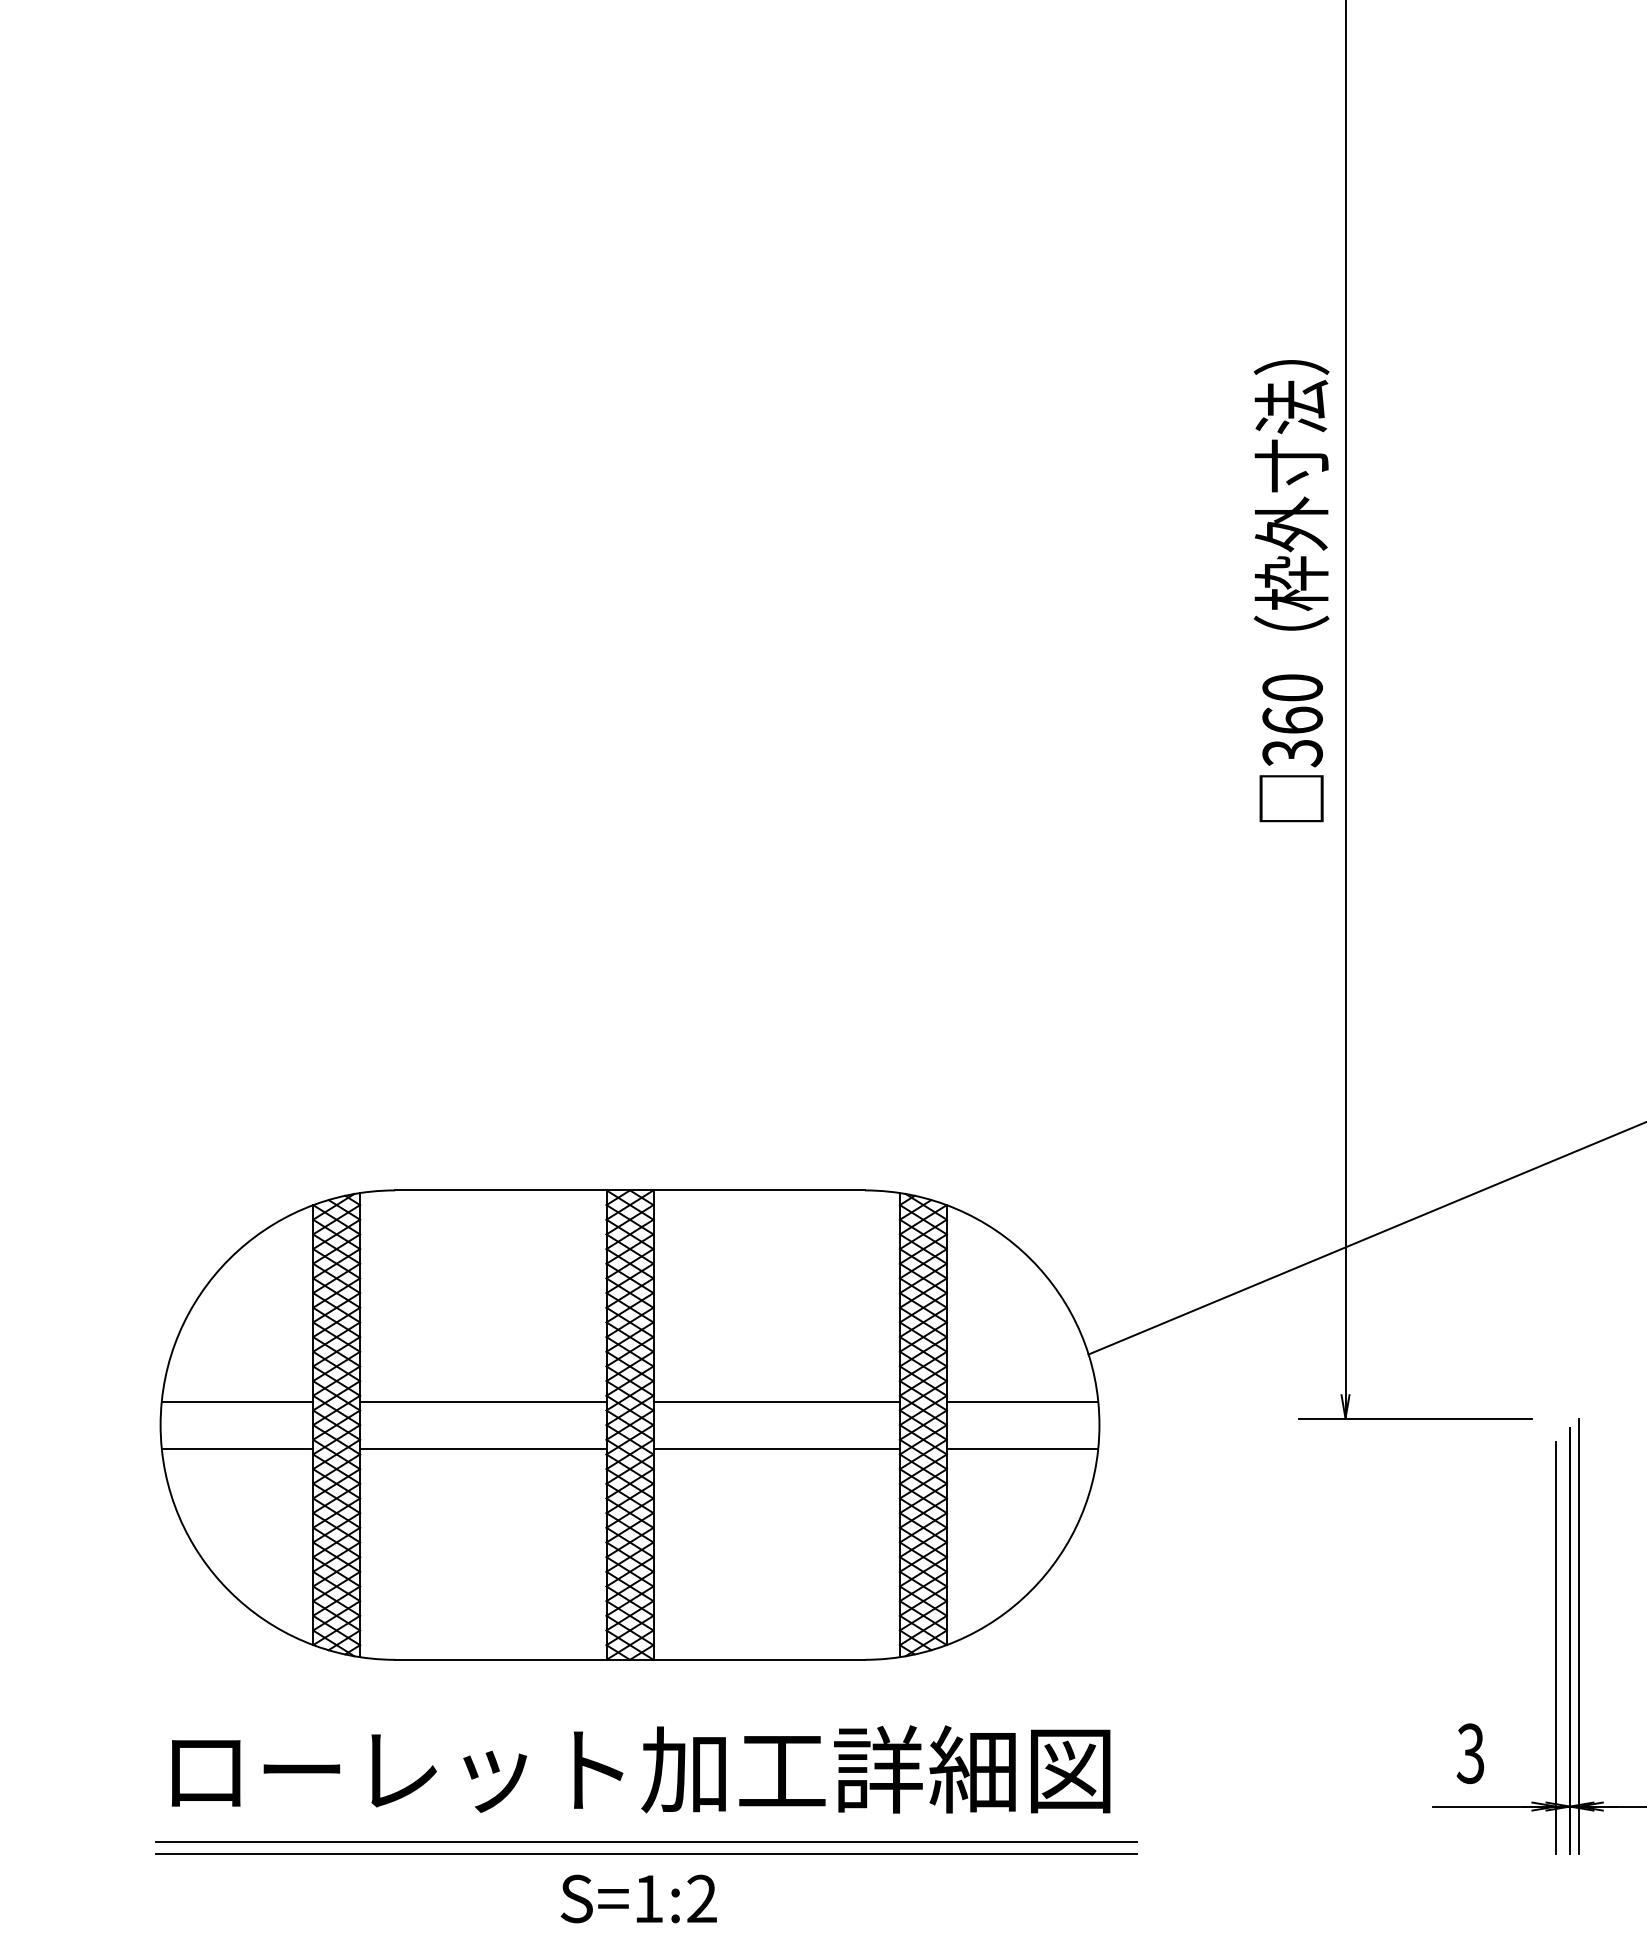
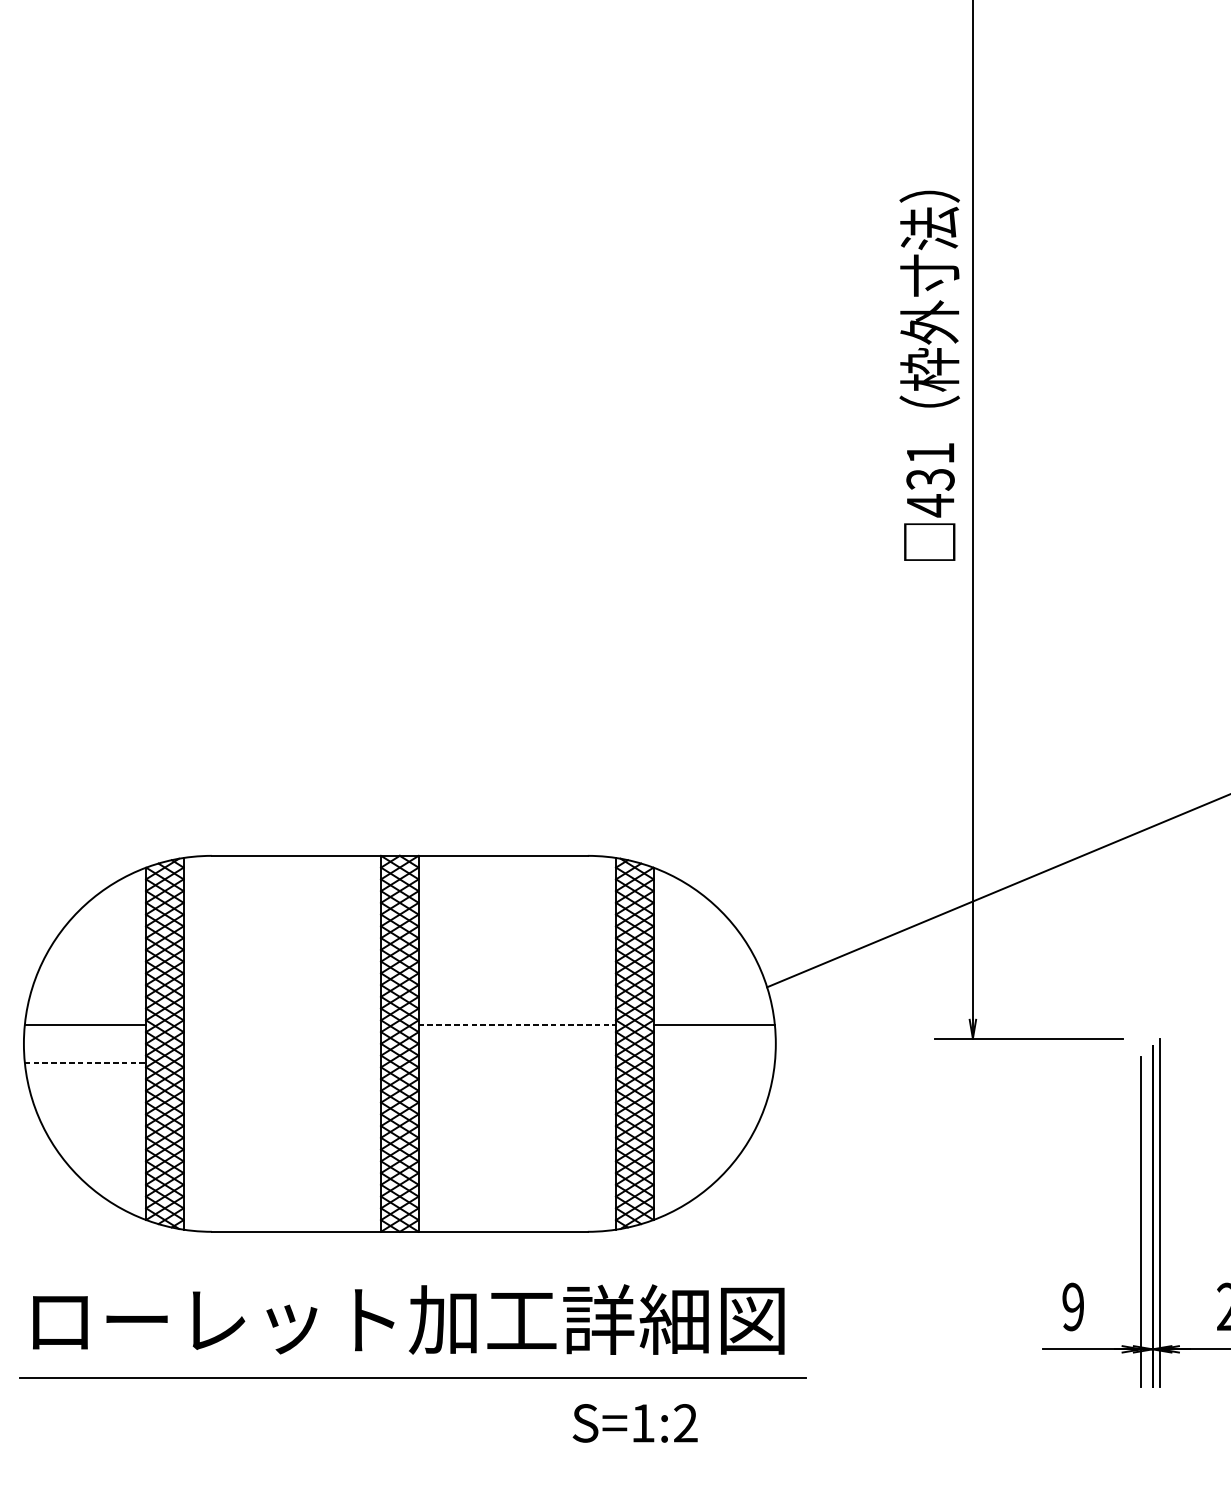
text: (1292, 721) -> (930, 480), 360 -> 431
line: (483, 1401) -> (282, 1024), removed
line: (777, 1401) -> (517, 1024), solid -> dashed
line: (237, 1448) -> (85, 1062), solid -> dashed
line: (483, 1448) -> (282, 1062), removed
line: (776, 1448) -> (517, 1062), removed
line: (1022, 1448) -> (714, 1062), removed
text: (1470, 1753) -> (1072, 1306), 3 -> 9
line: (645, 1854) -> (412, 1387), removed
text: (638, 1898) -> (634, 1422), moved

